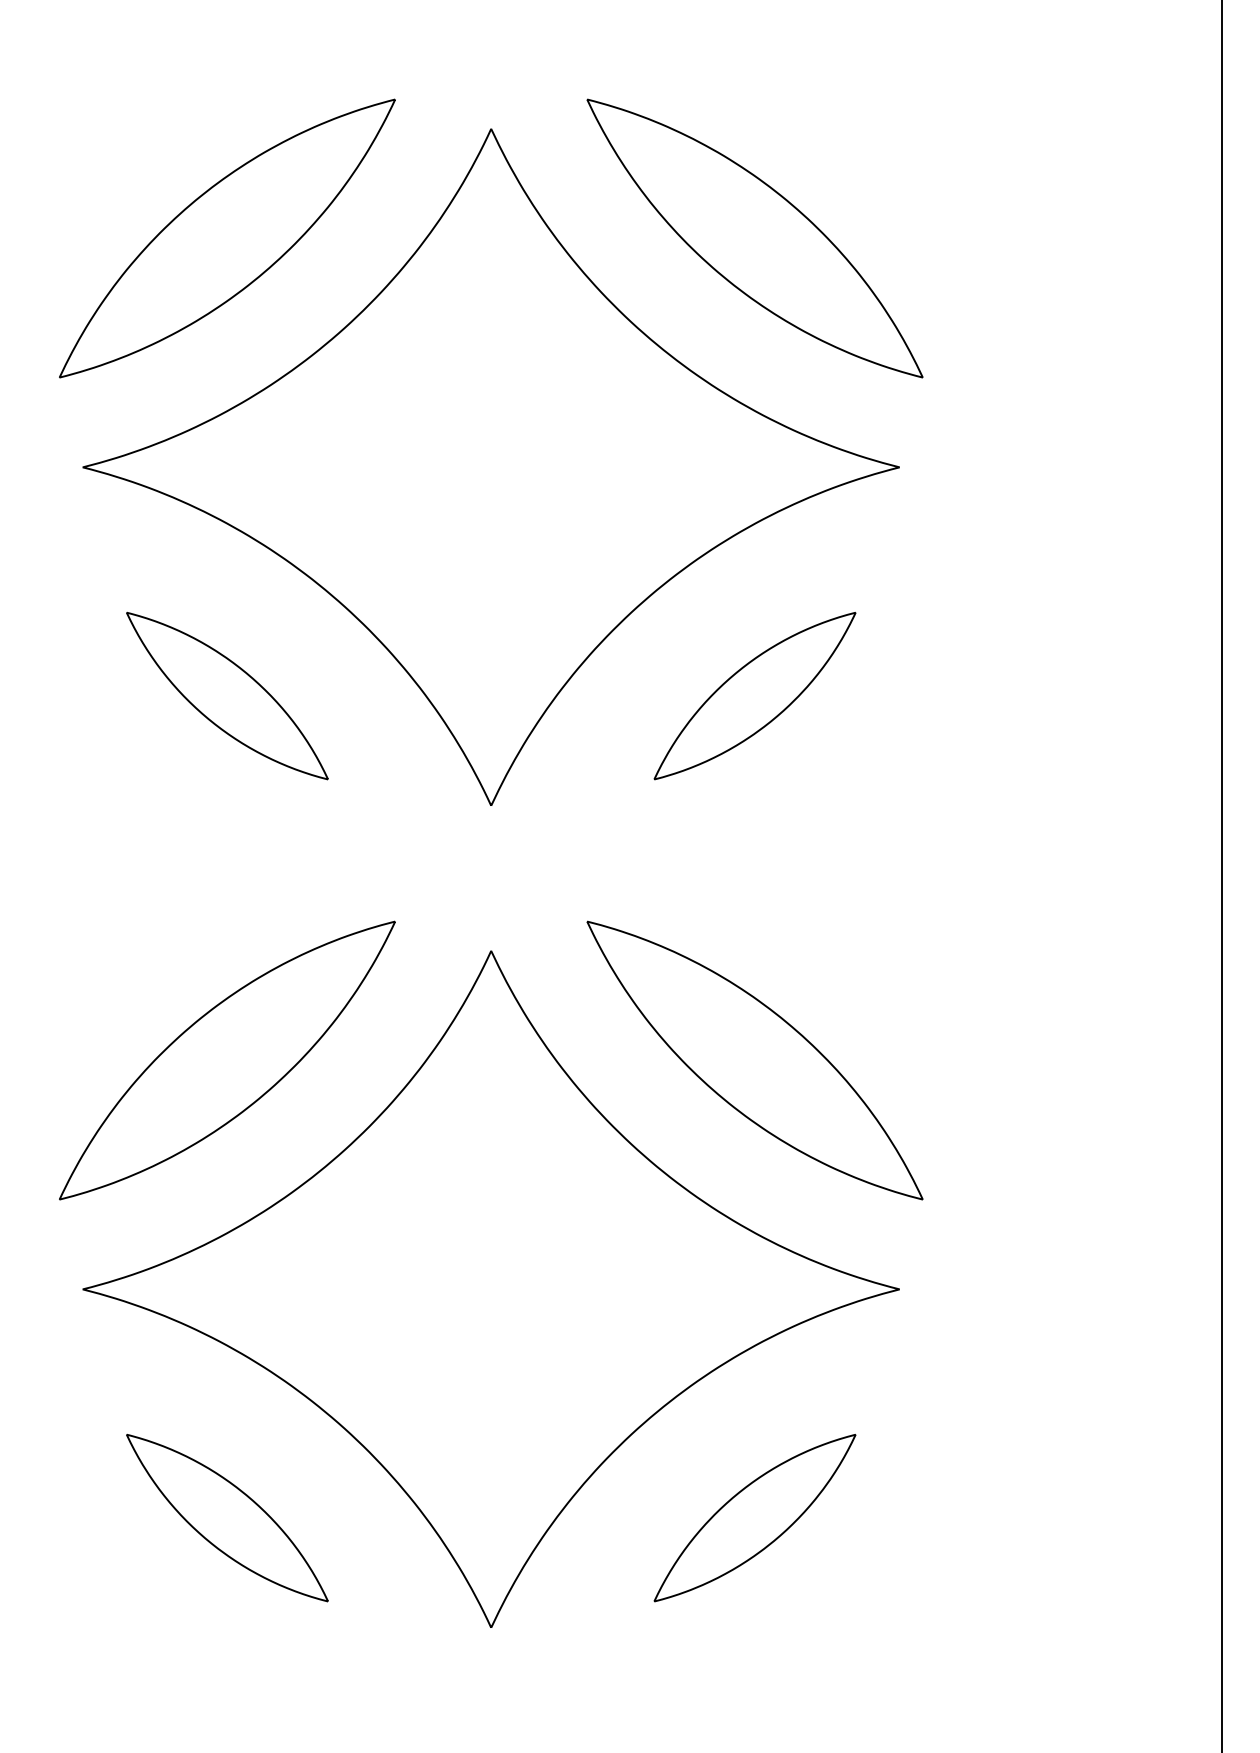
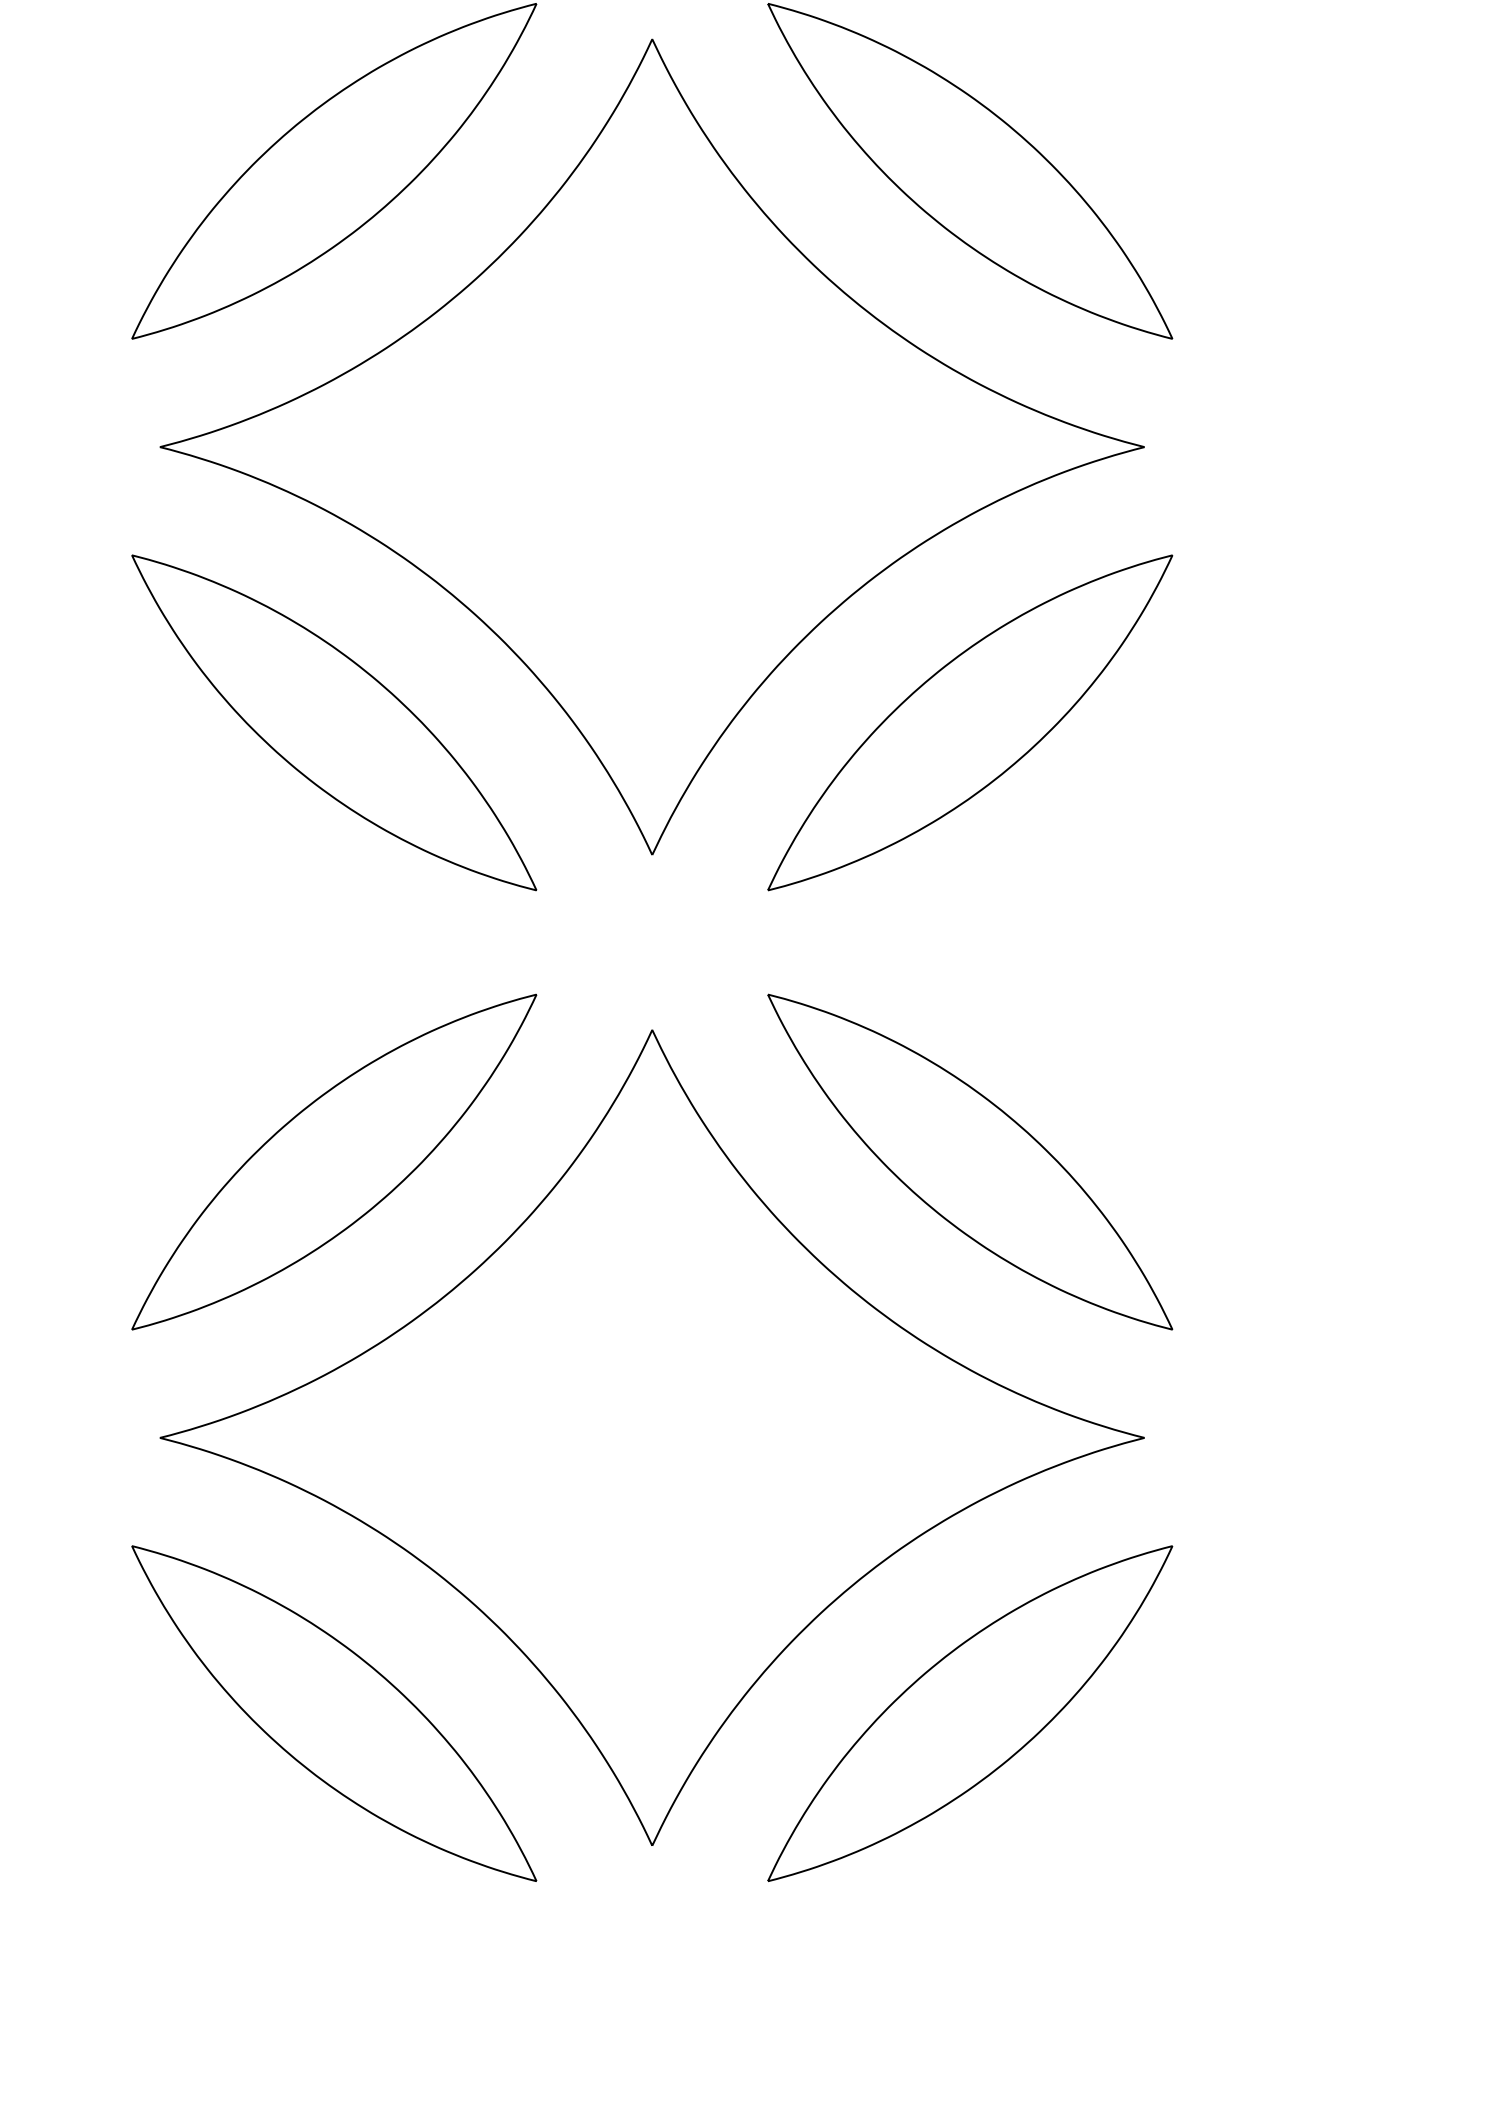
part: (227, 695) -> (334, 722), size x1.67
part: (754, 695) -> (969, 722), size x1.67
part: (227, 1517) -> (334, 1712), size x1.67
part: (754, 1517) -> (969, 1712), size x1.67

